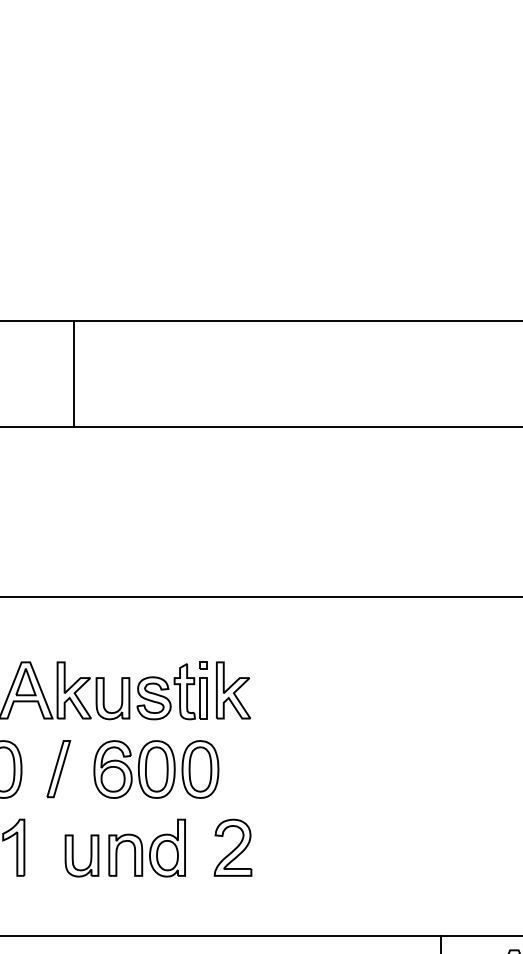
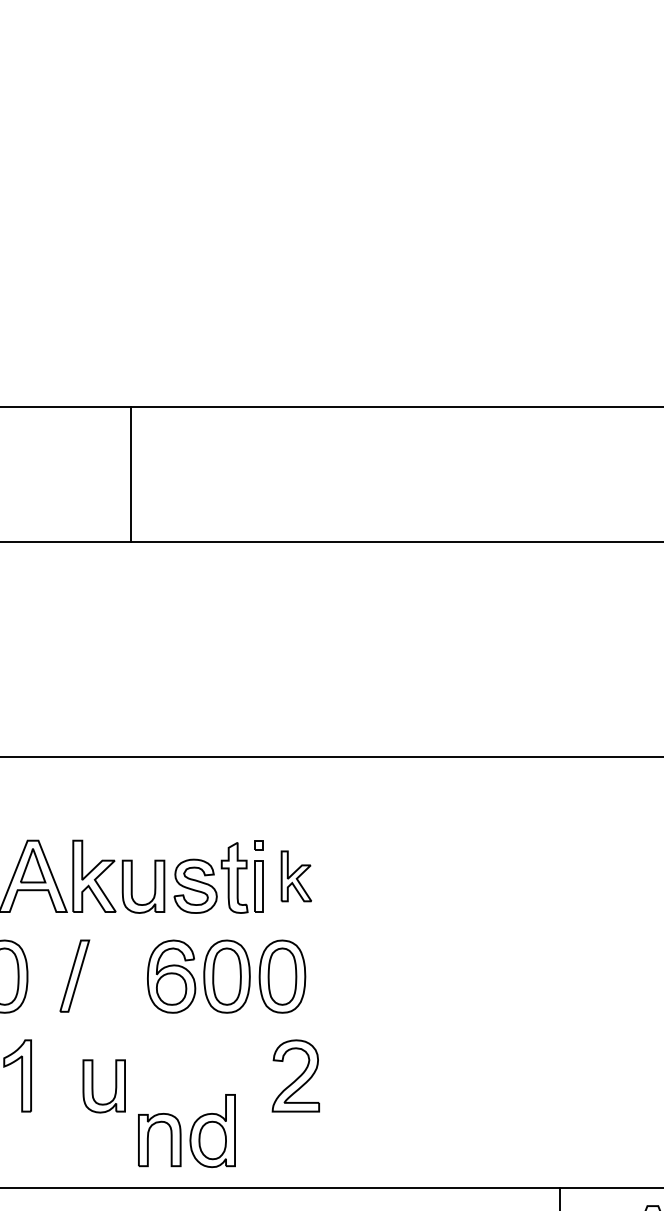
line: (74, 373) -> (131, 474), moved
part: (233, 690) -> (296, 876), size x0.7
part: (156, 769) -> (226, 976), moved
part: (146, 847) -> (186, 1130), moved

